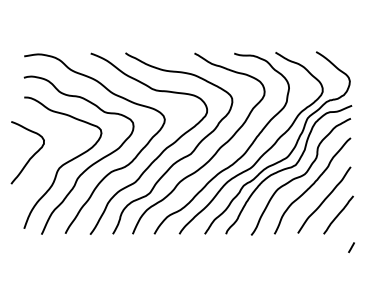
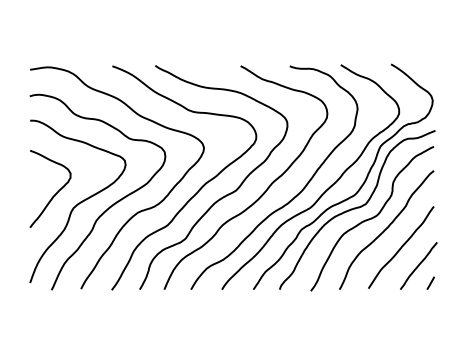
curve: (31, 156) -> (55, 193), moved
line: (351, 247) -> (430, 282), moved

